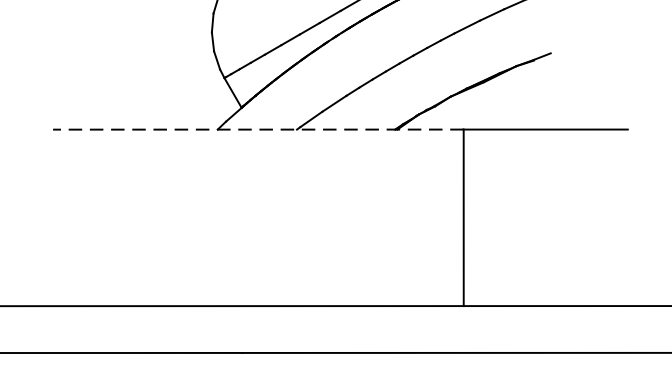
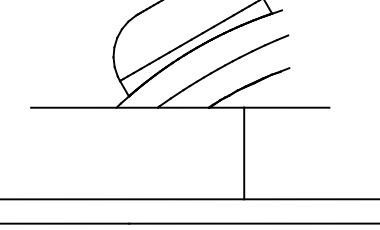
line: (258, 129) -> (137, 107), dashed -> solid

